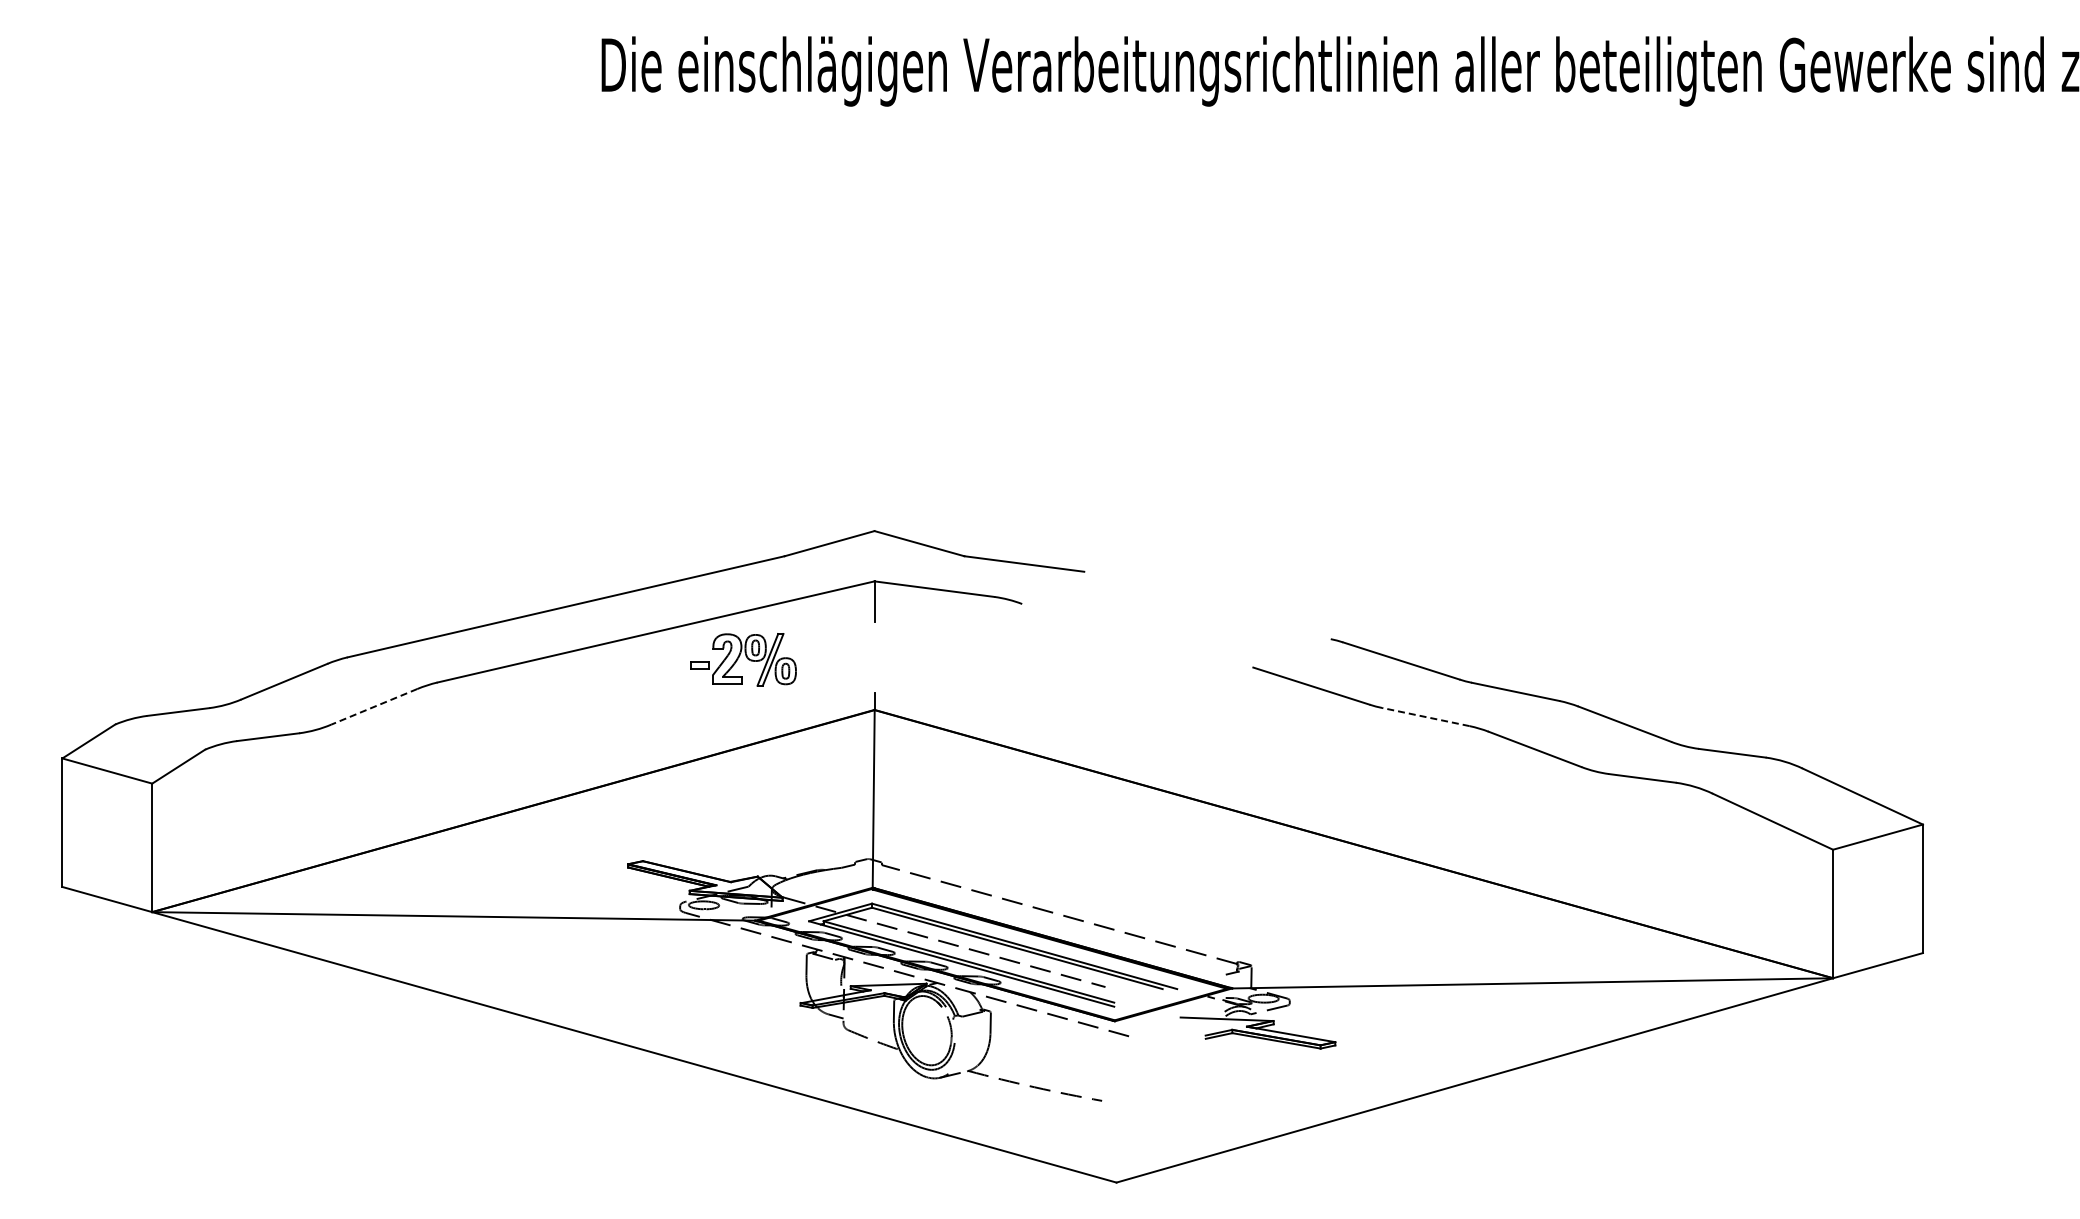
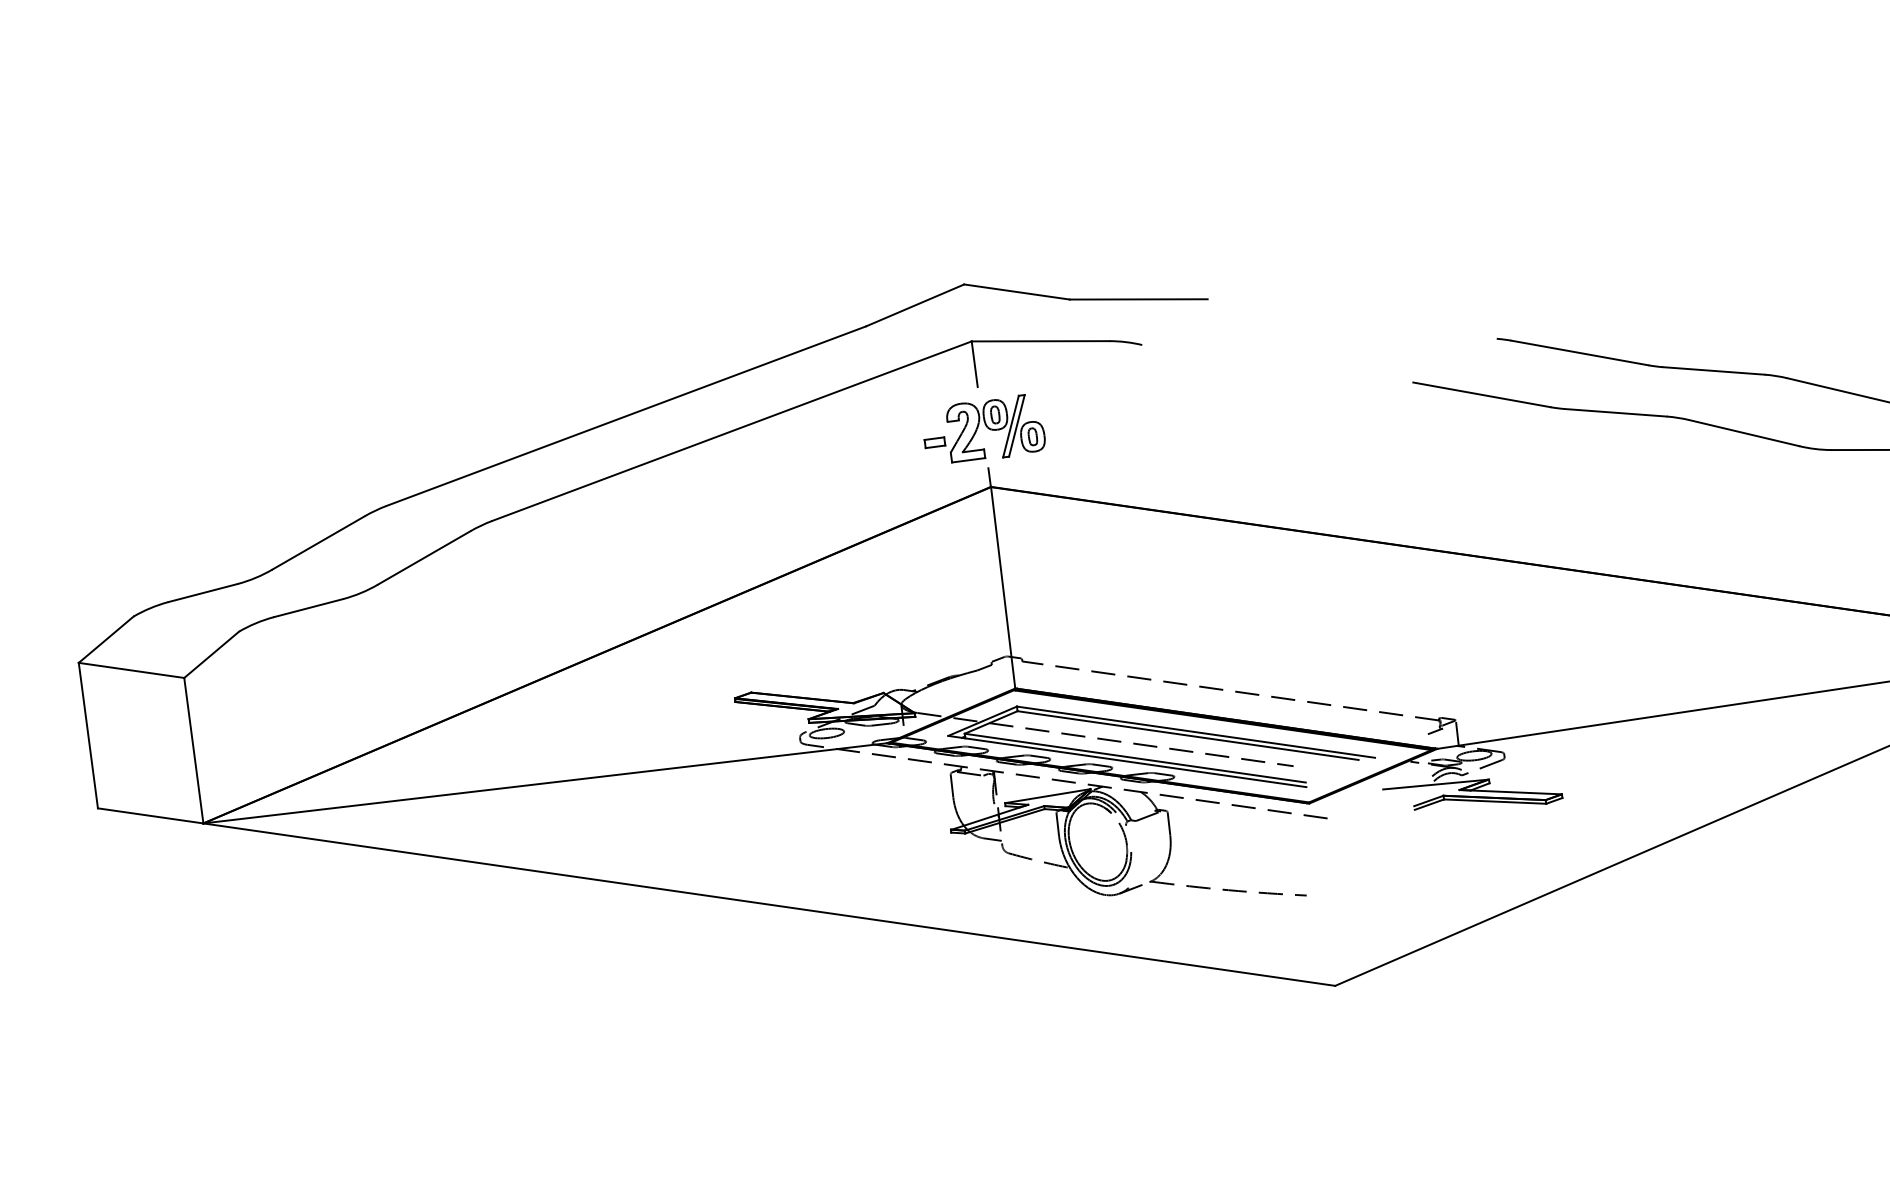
part: (743, 659) -> (983, 429), moved
line: (374, 706) -> (424, 557), dashed -> solid
line: (1425, 717) -> (1615, 413), dashed -> solid

